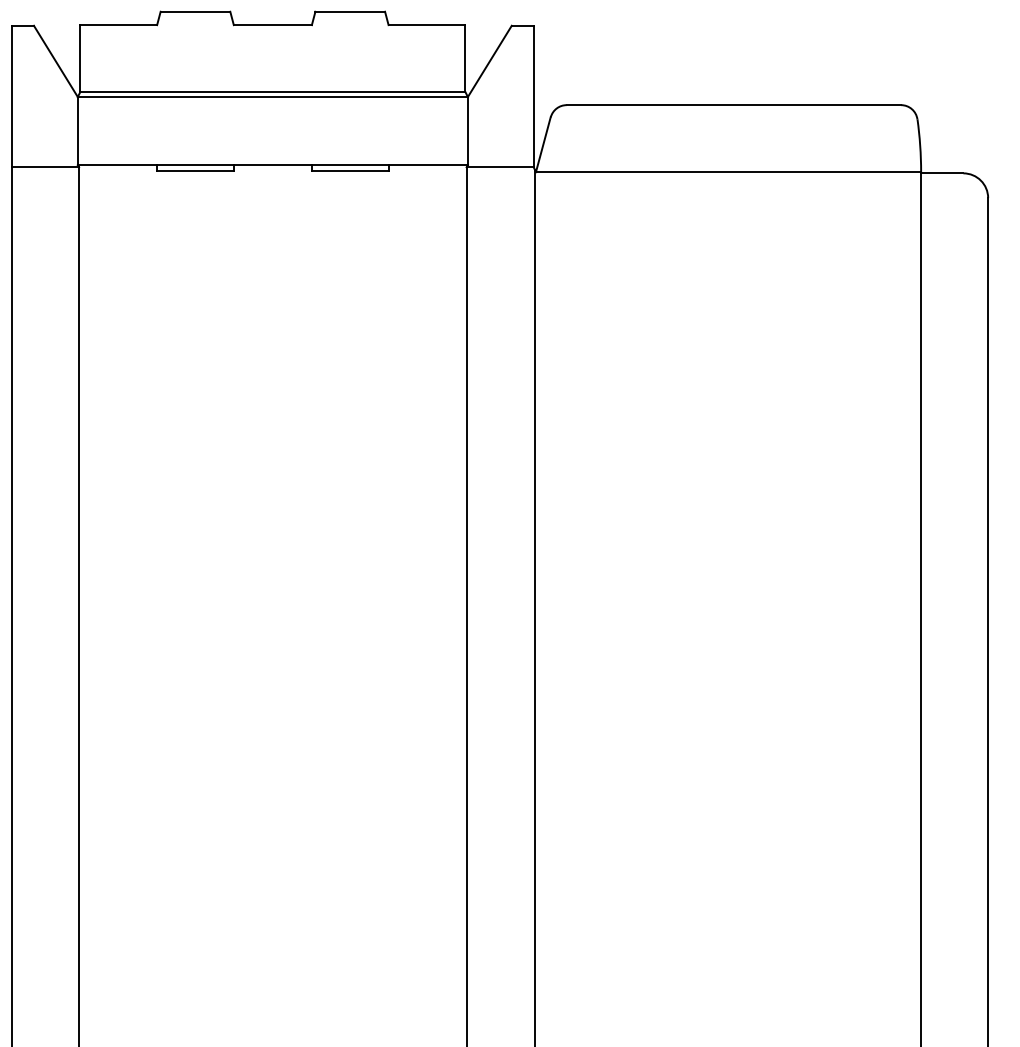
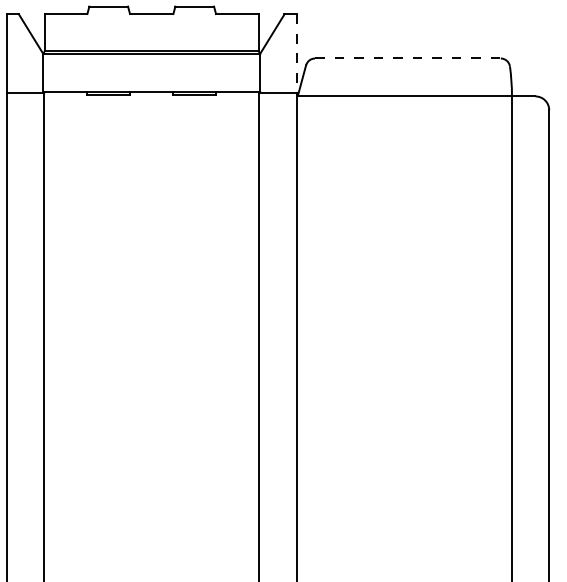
line: (533, 97) -> (296, 54), solid -> dashed
line: (733, 105) -> (407, 58), solid -> dashed

